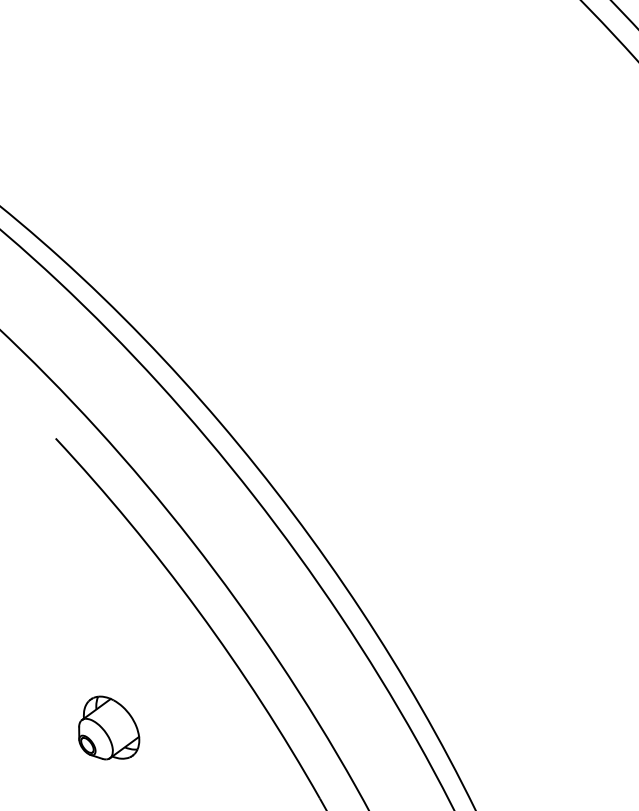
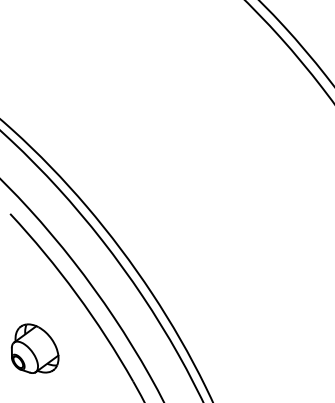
part: (107, 727) -> (34, 348), size x1.67

